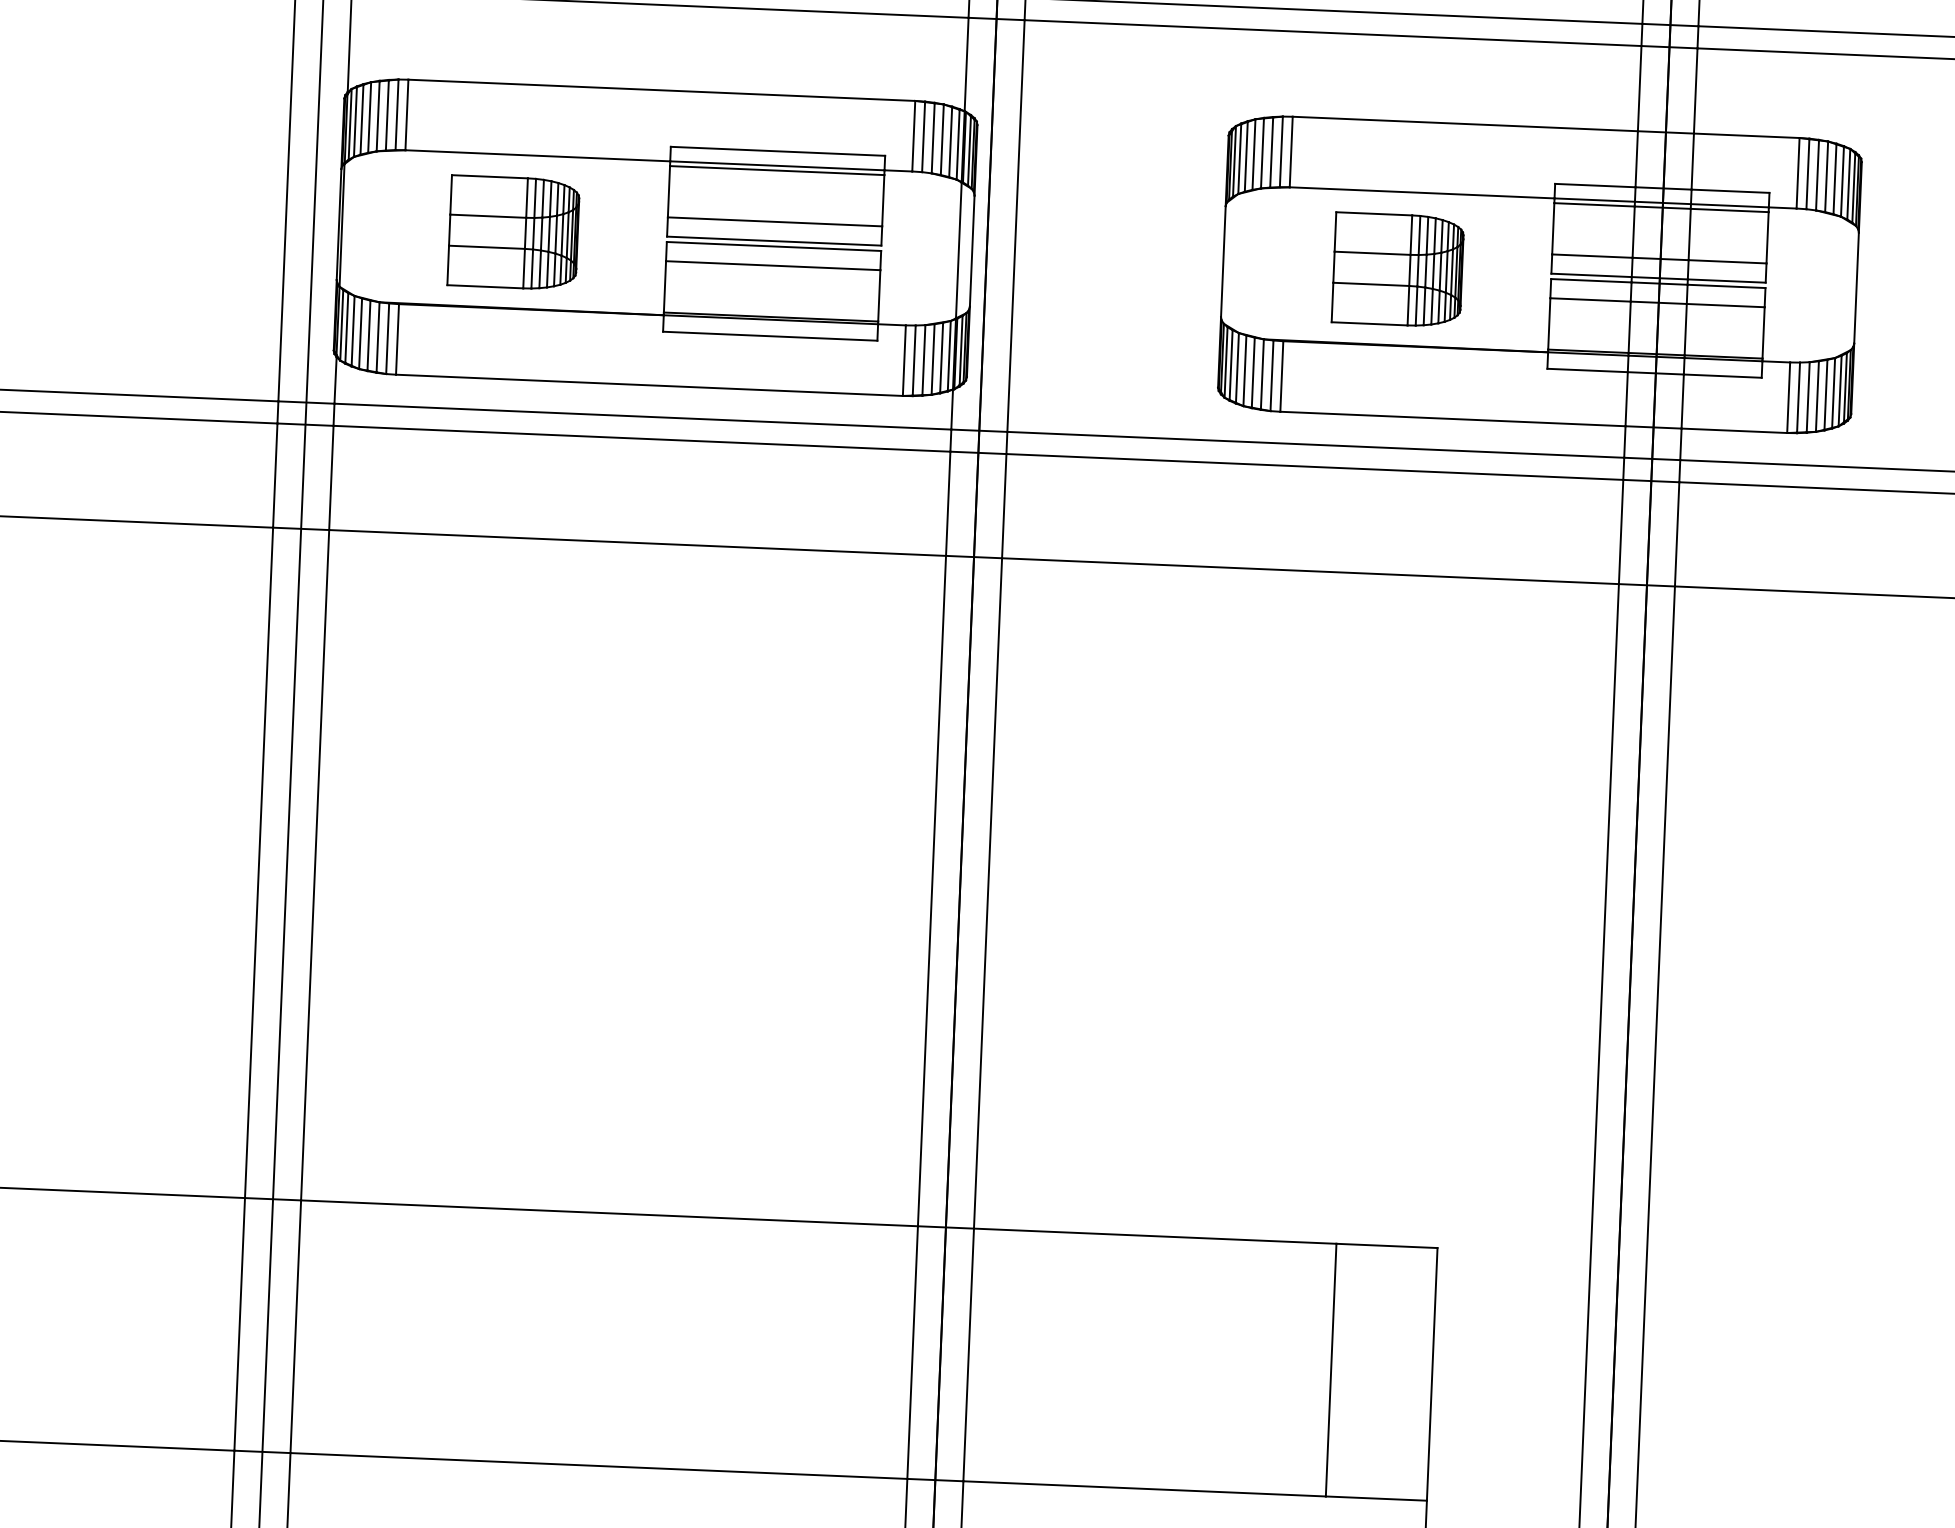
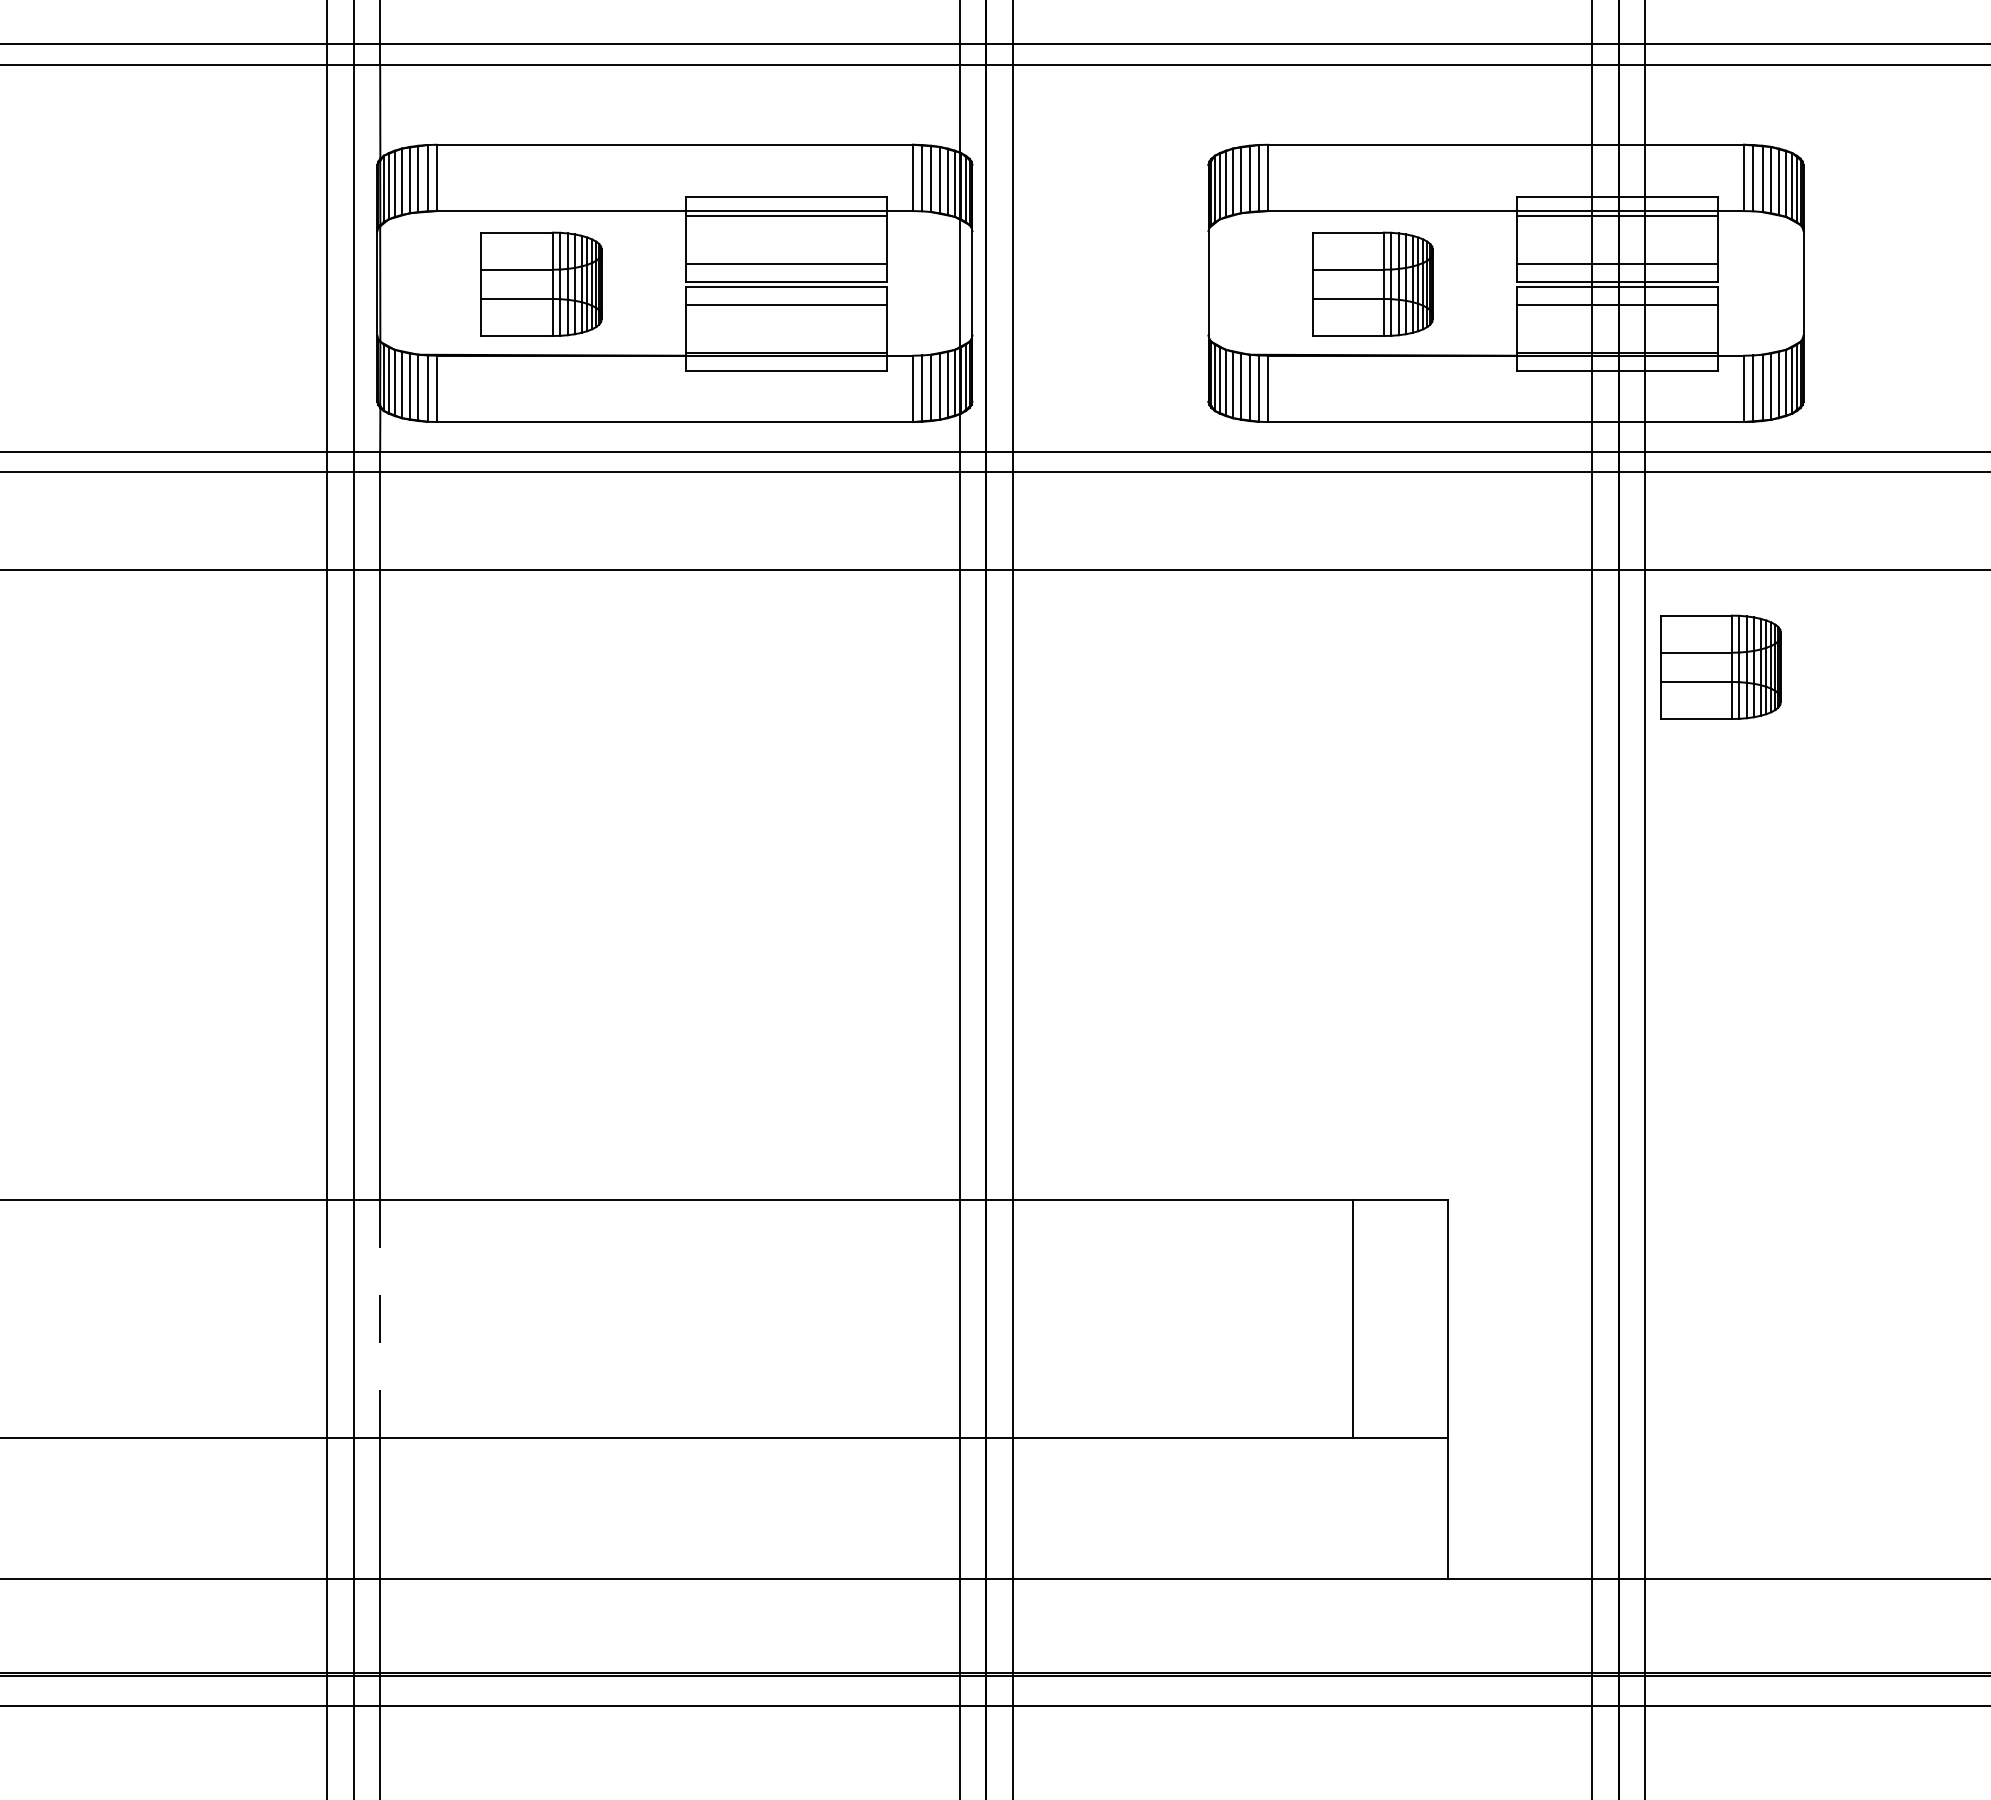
part: (1751, 692) -> (1720, 666), added
line: (296, 1327) -> (380, 1319), solid -> dashed

